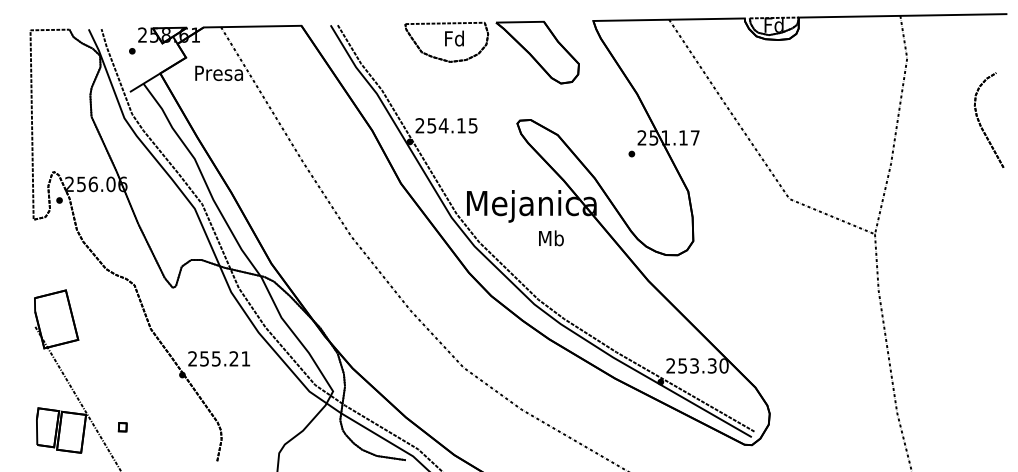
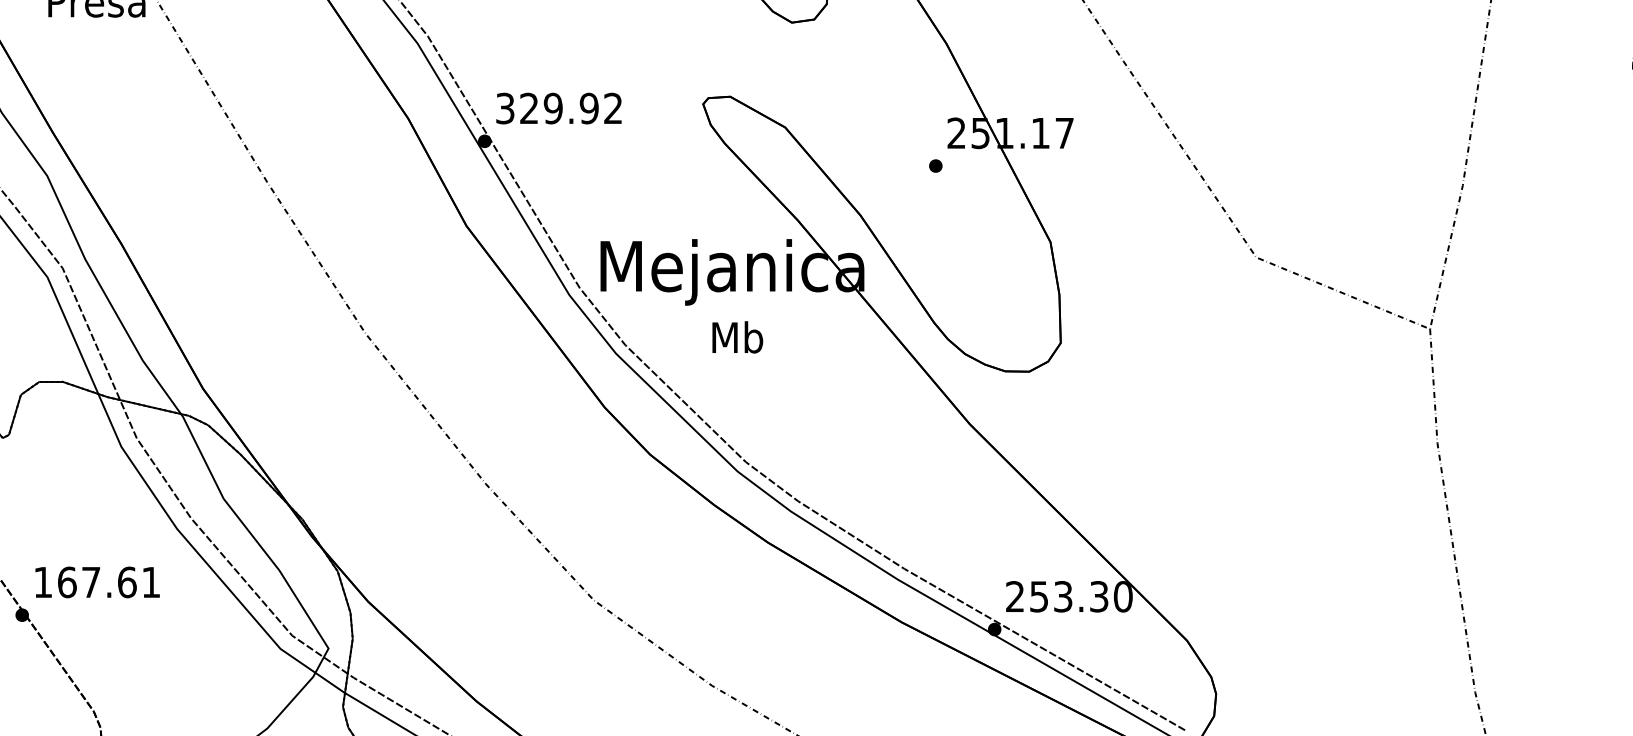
text: (446, 125) -> (559, 107), 254.15 -> 329.92
text: (551, 238) -> (737, 337), moved
text: (213, 358) -> (85, 581), 255.21 -> 167.61

